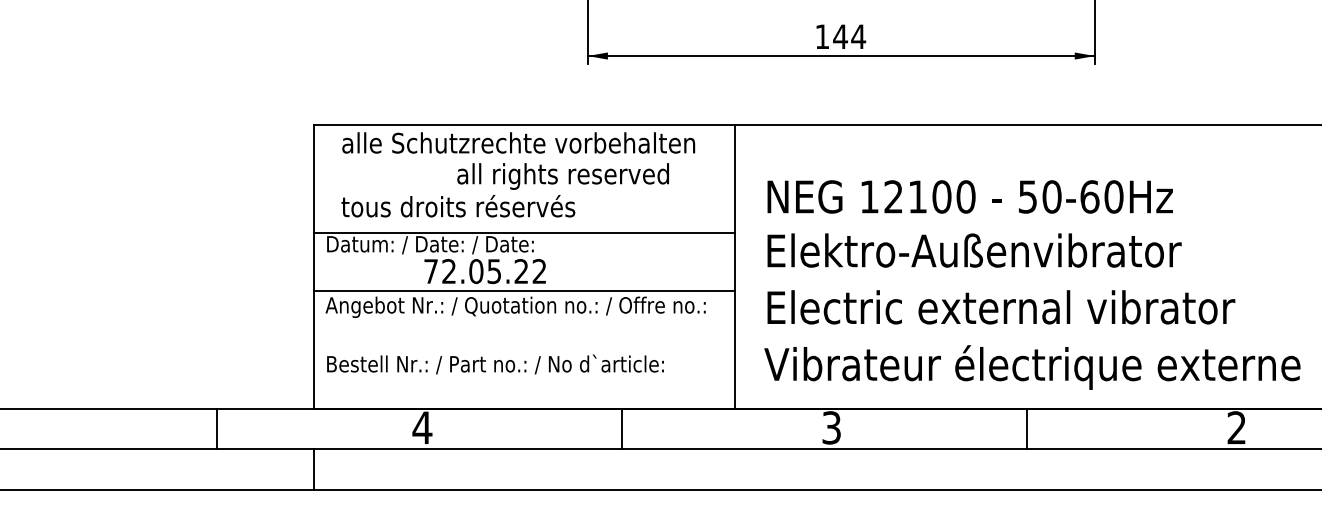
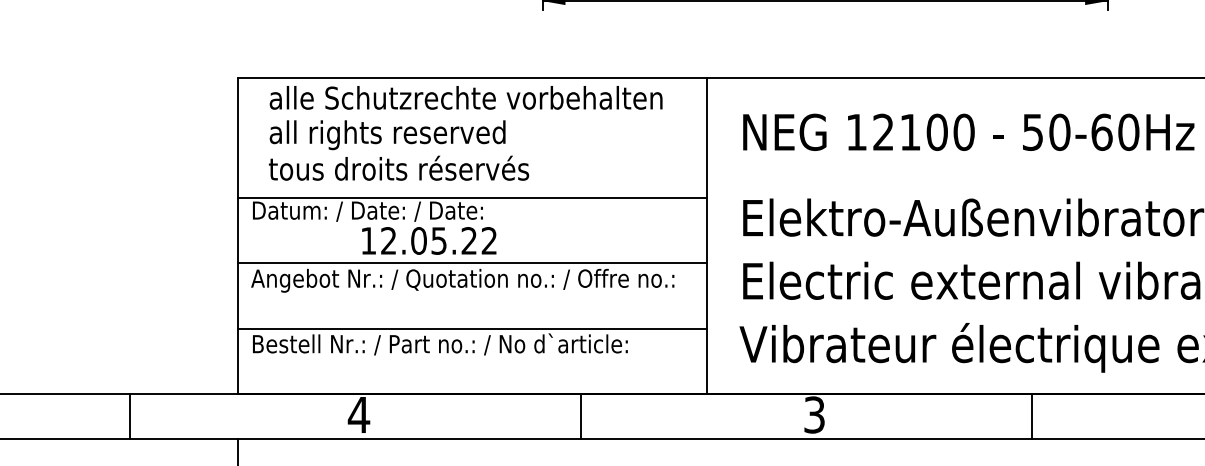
text: (562, 176) -> (386, 135), moved
text: (969, 196) -> (967, 131), moved
text: (430, 271) -> (367, 240), 72.05.22 -> 12.05.22
line: (524, 350) -> (472, 328), added

